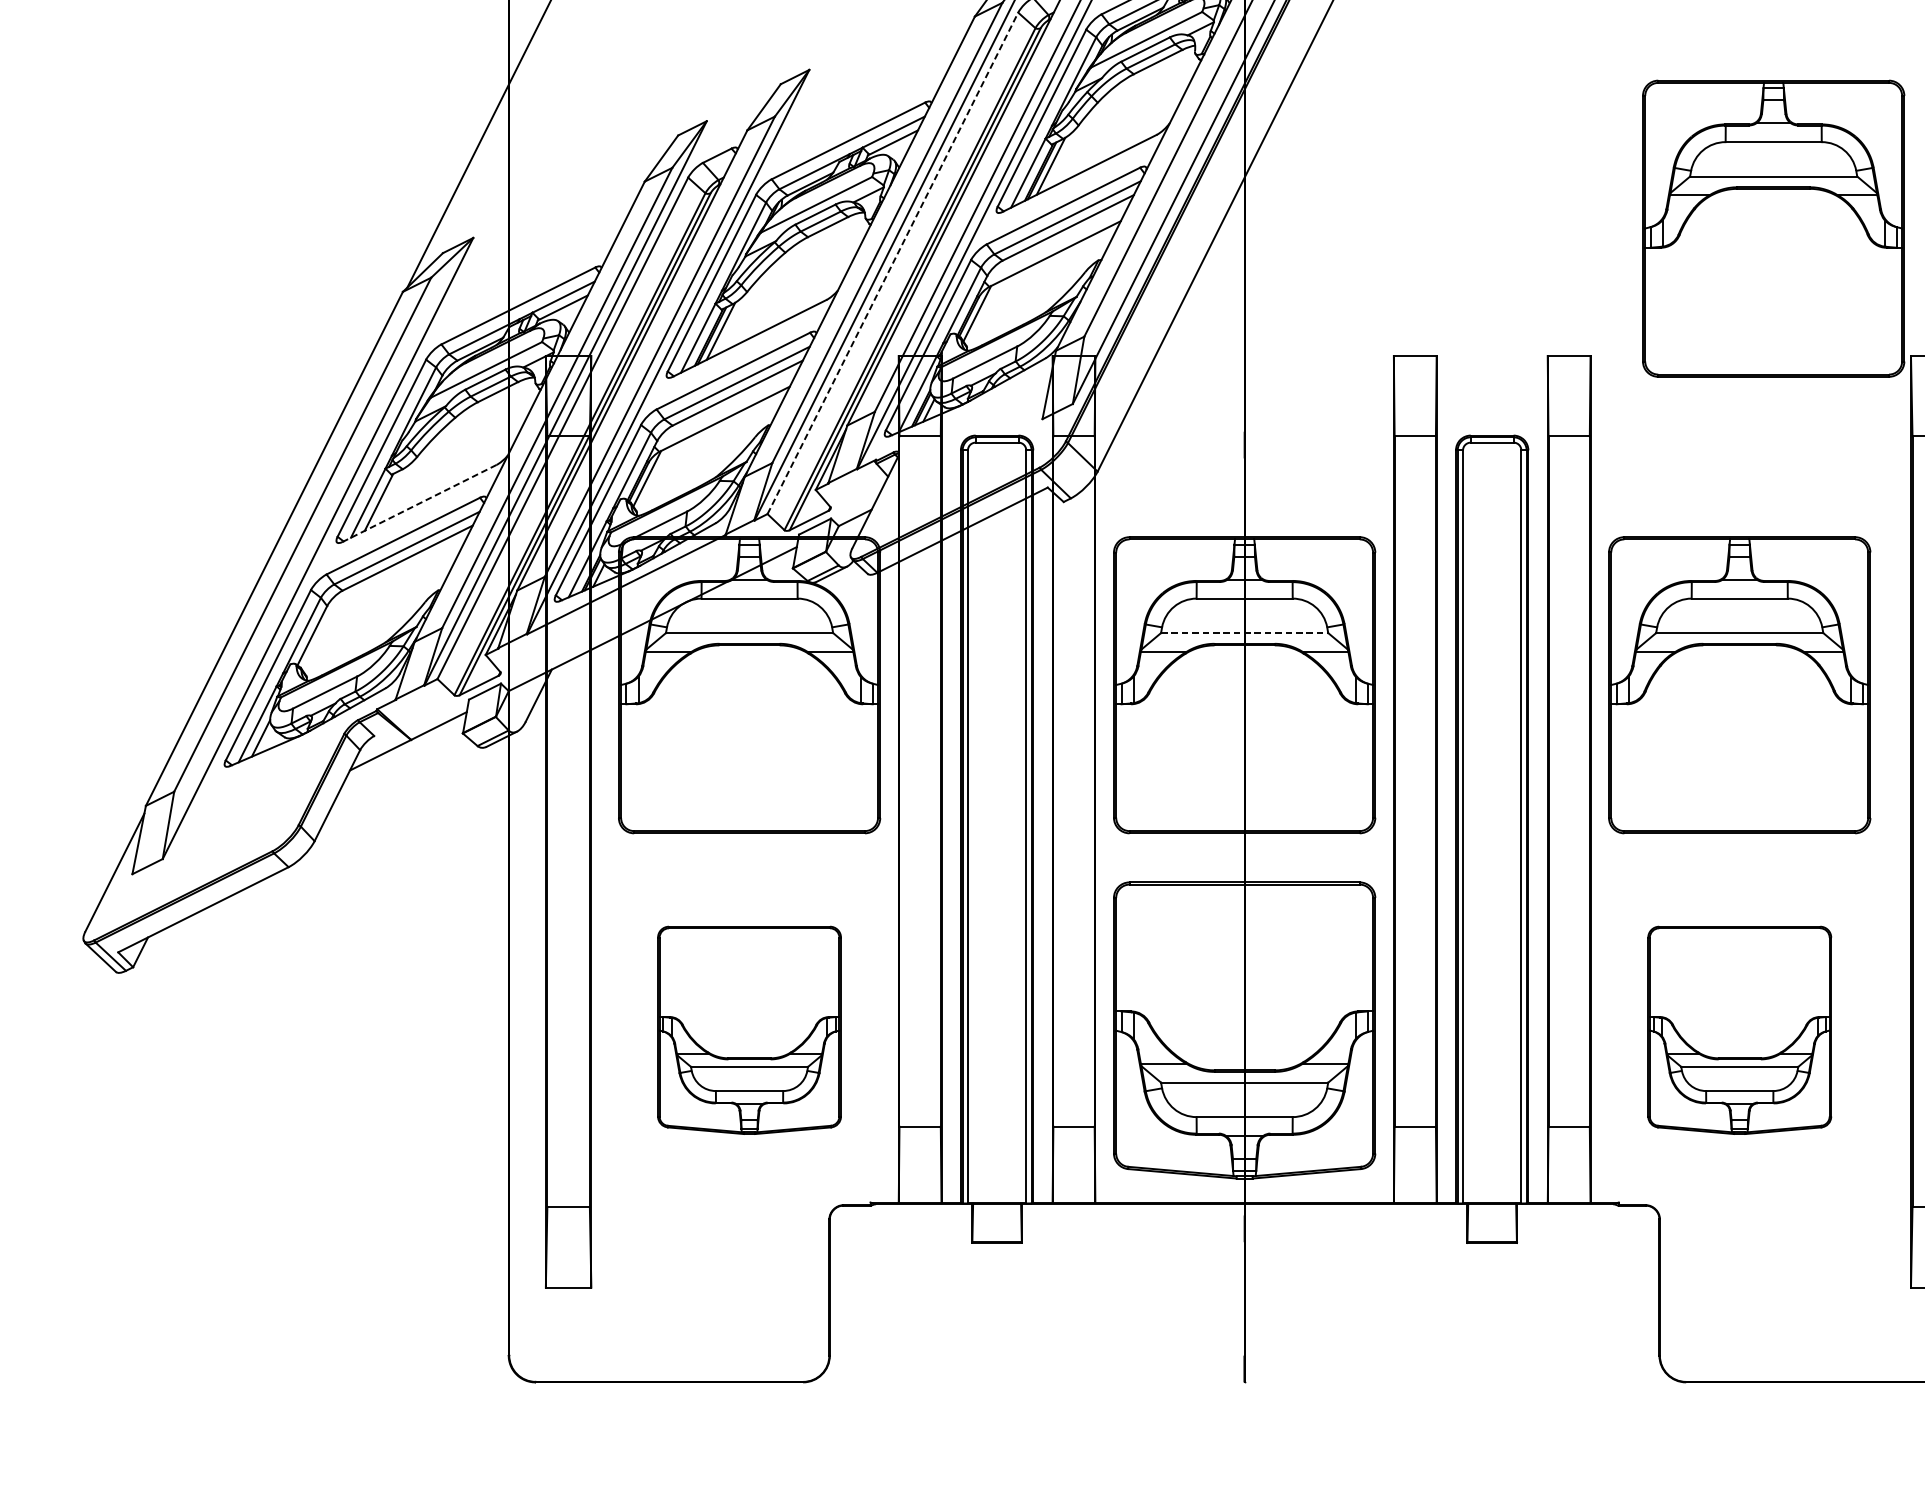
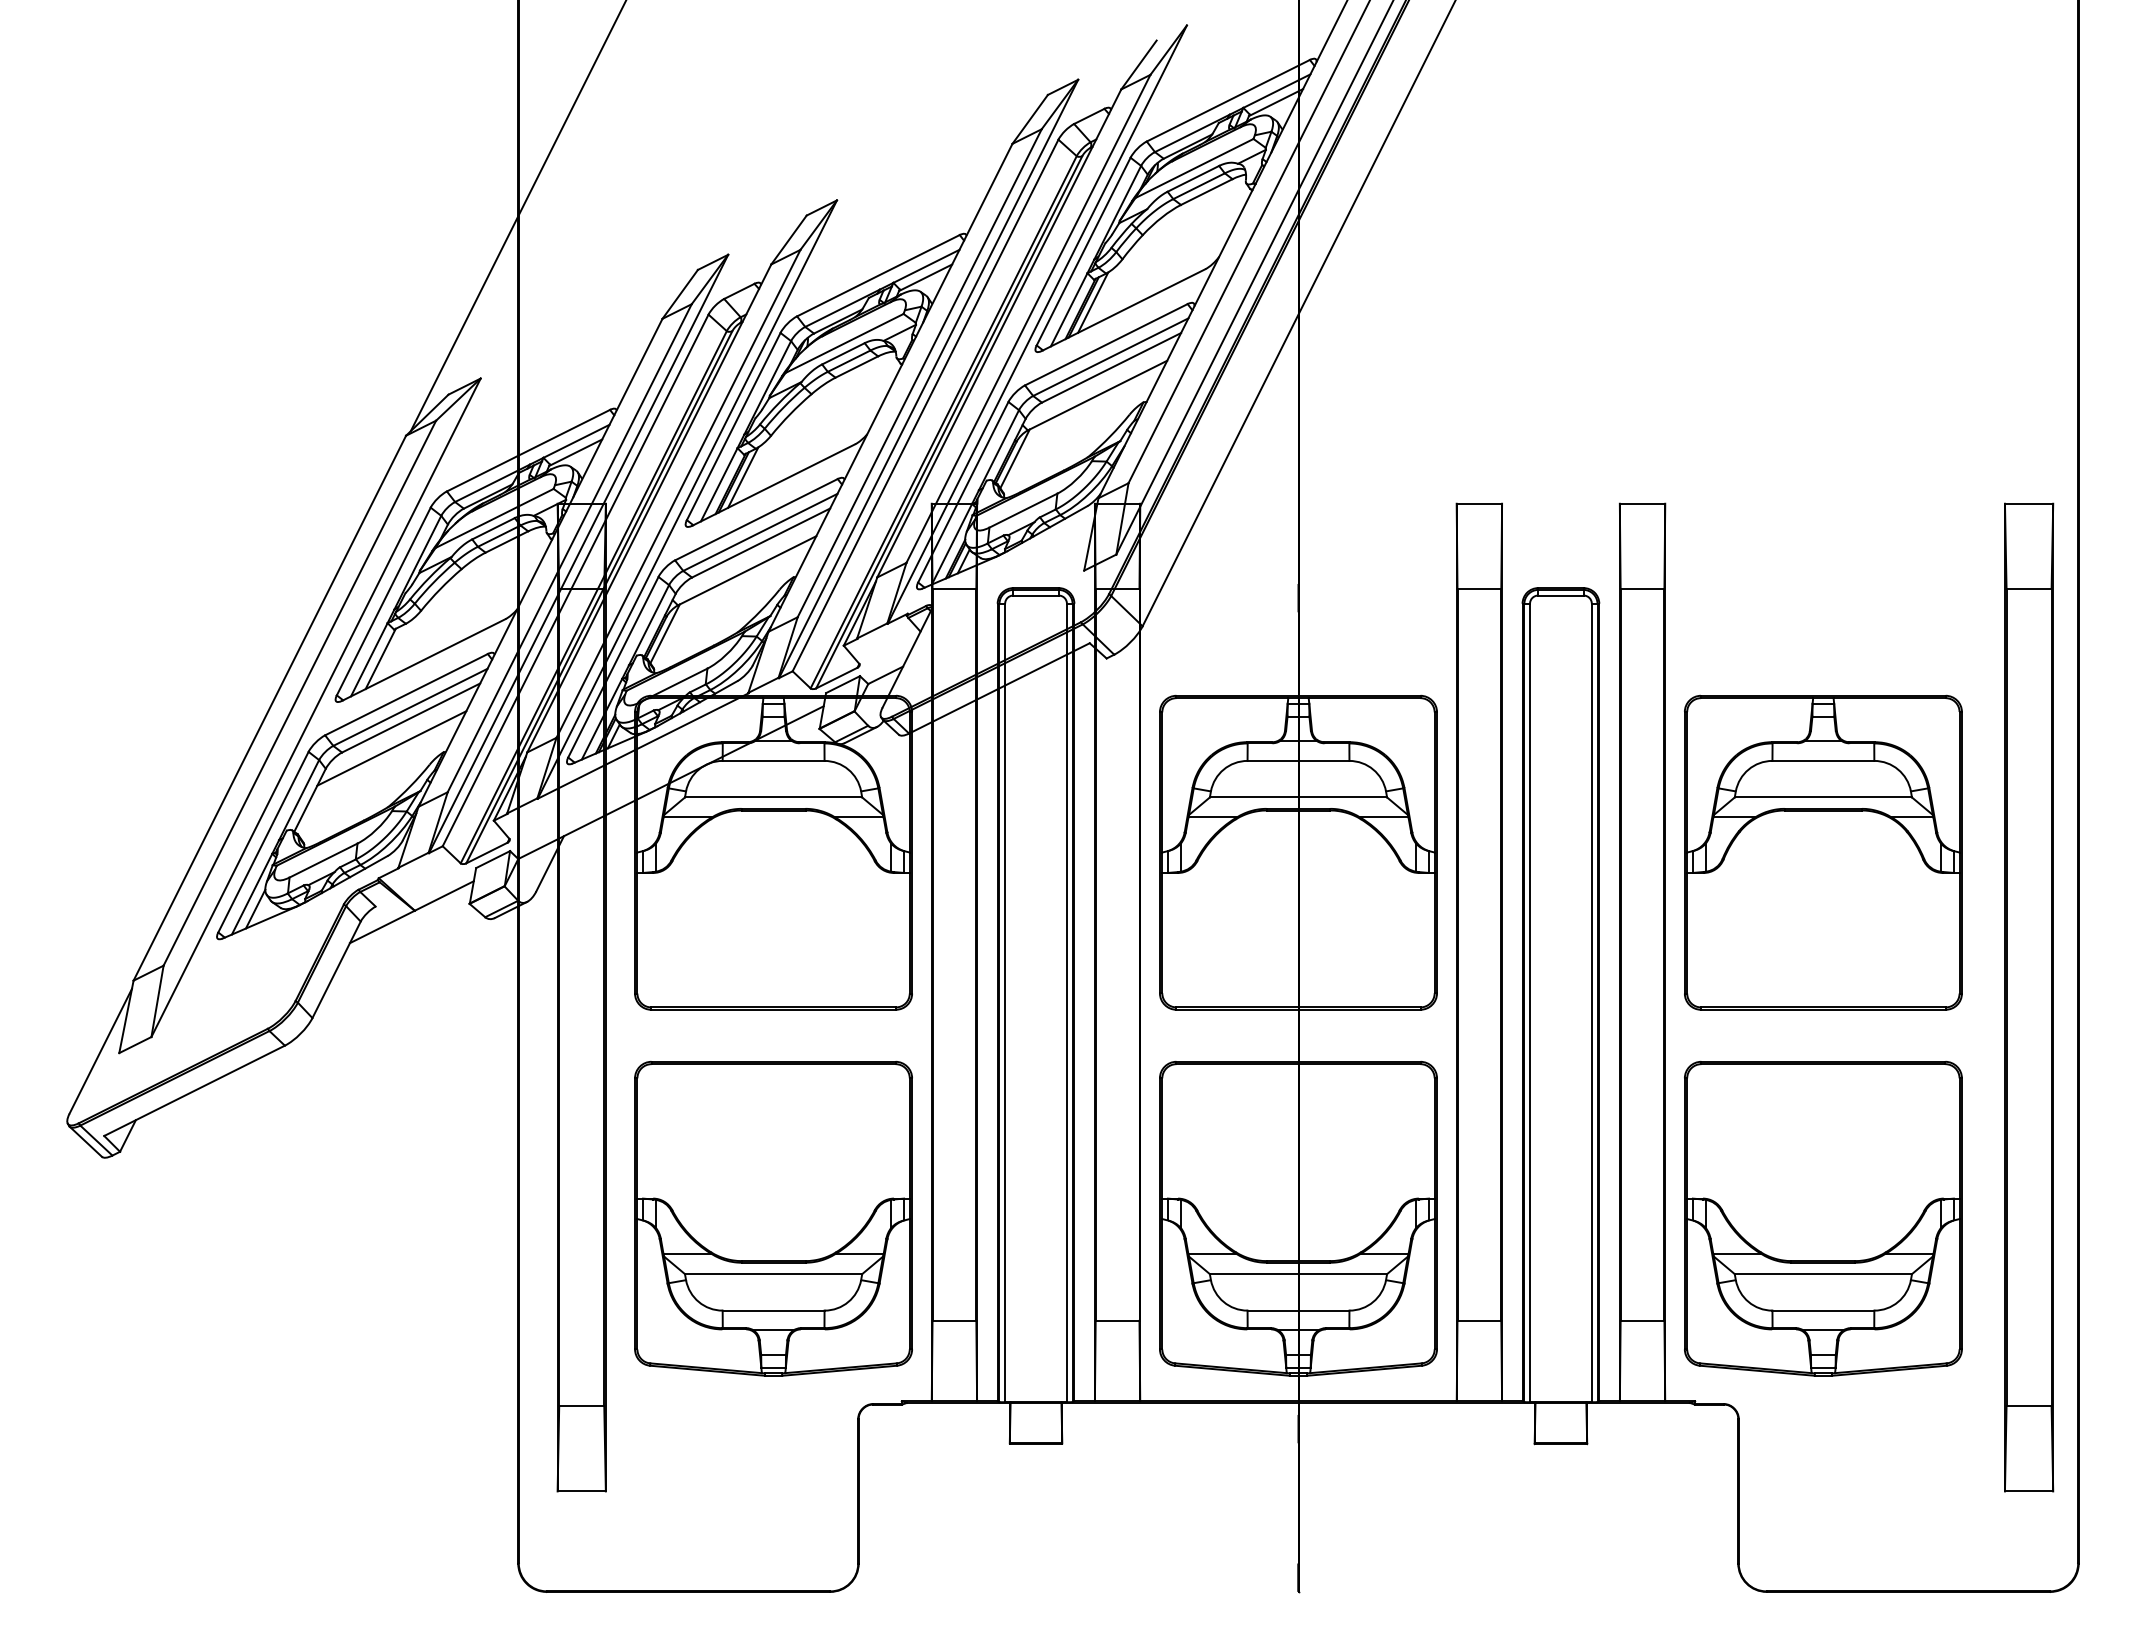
part: (1773, 228) -> (1859, 368), removed
line: (892, 263) -> (925, 405), dashed -> solid
line: (419, 503) -> (423, 660), dashed -> solid
line: (389, 586) -> (391, 748), added
line: (1244, 633) -> (1298, 797), dashed -> solid
part: (749, 1030) -> (773, 1218), size x1.43
part: (1739, 1030) -> (1823, 1218), size x1.43

